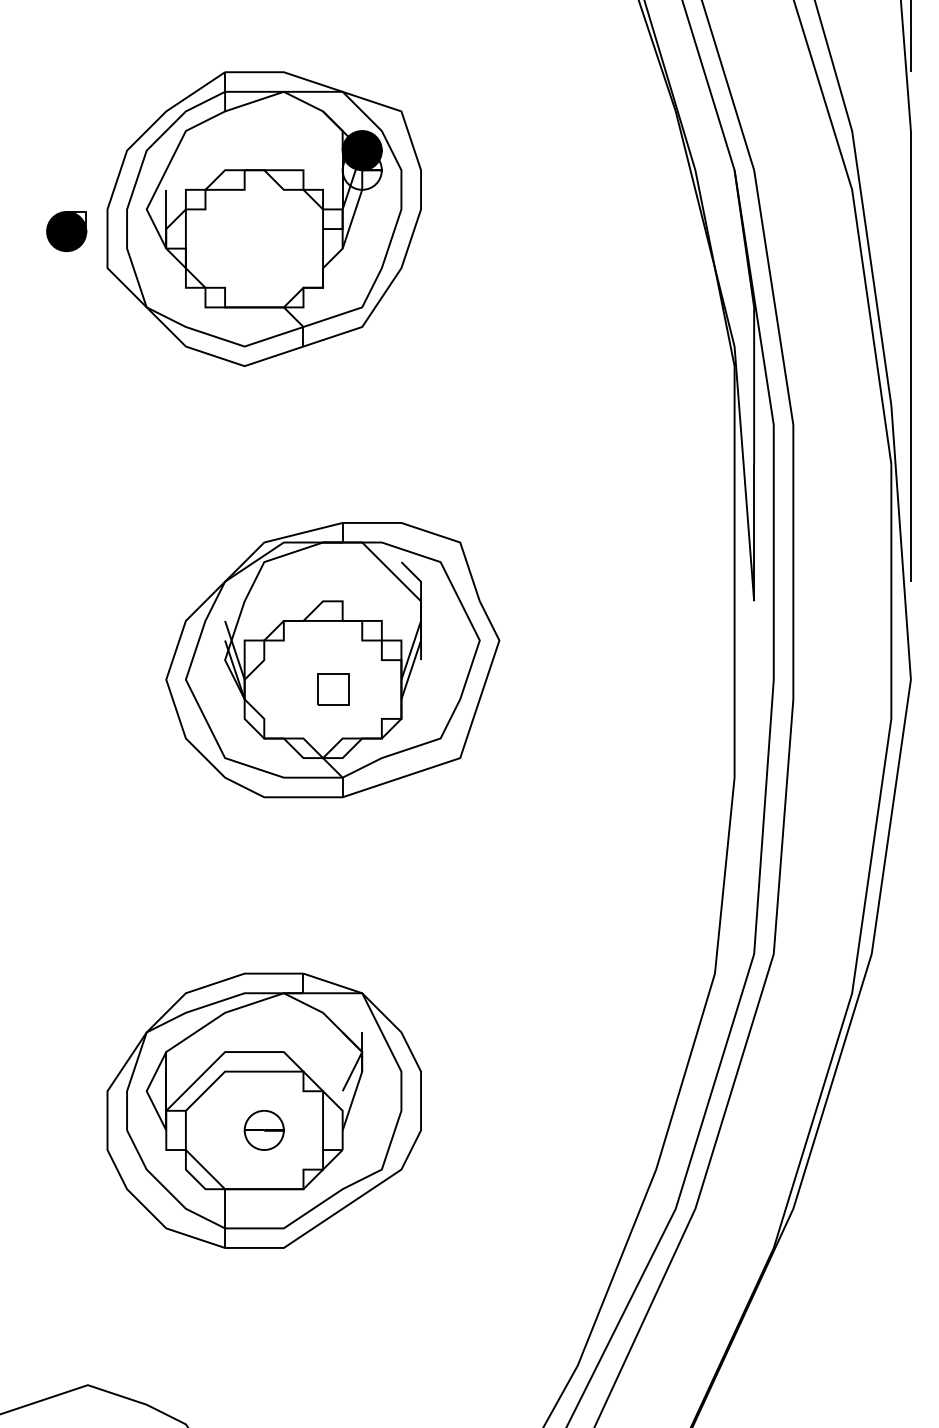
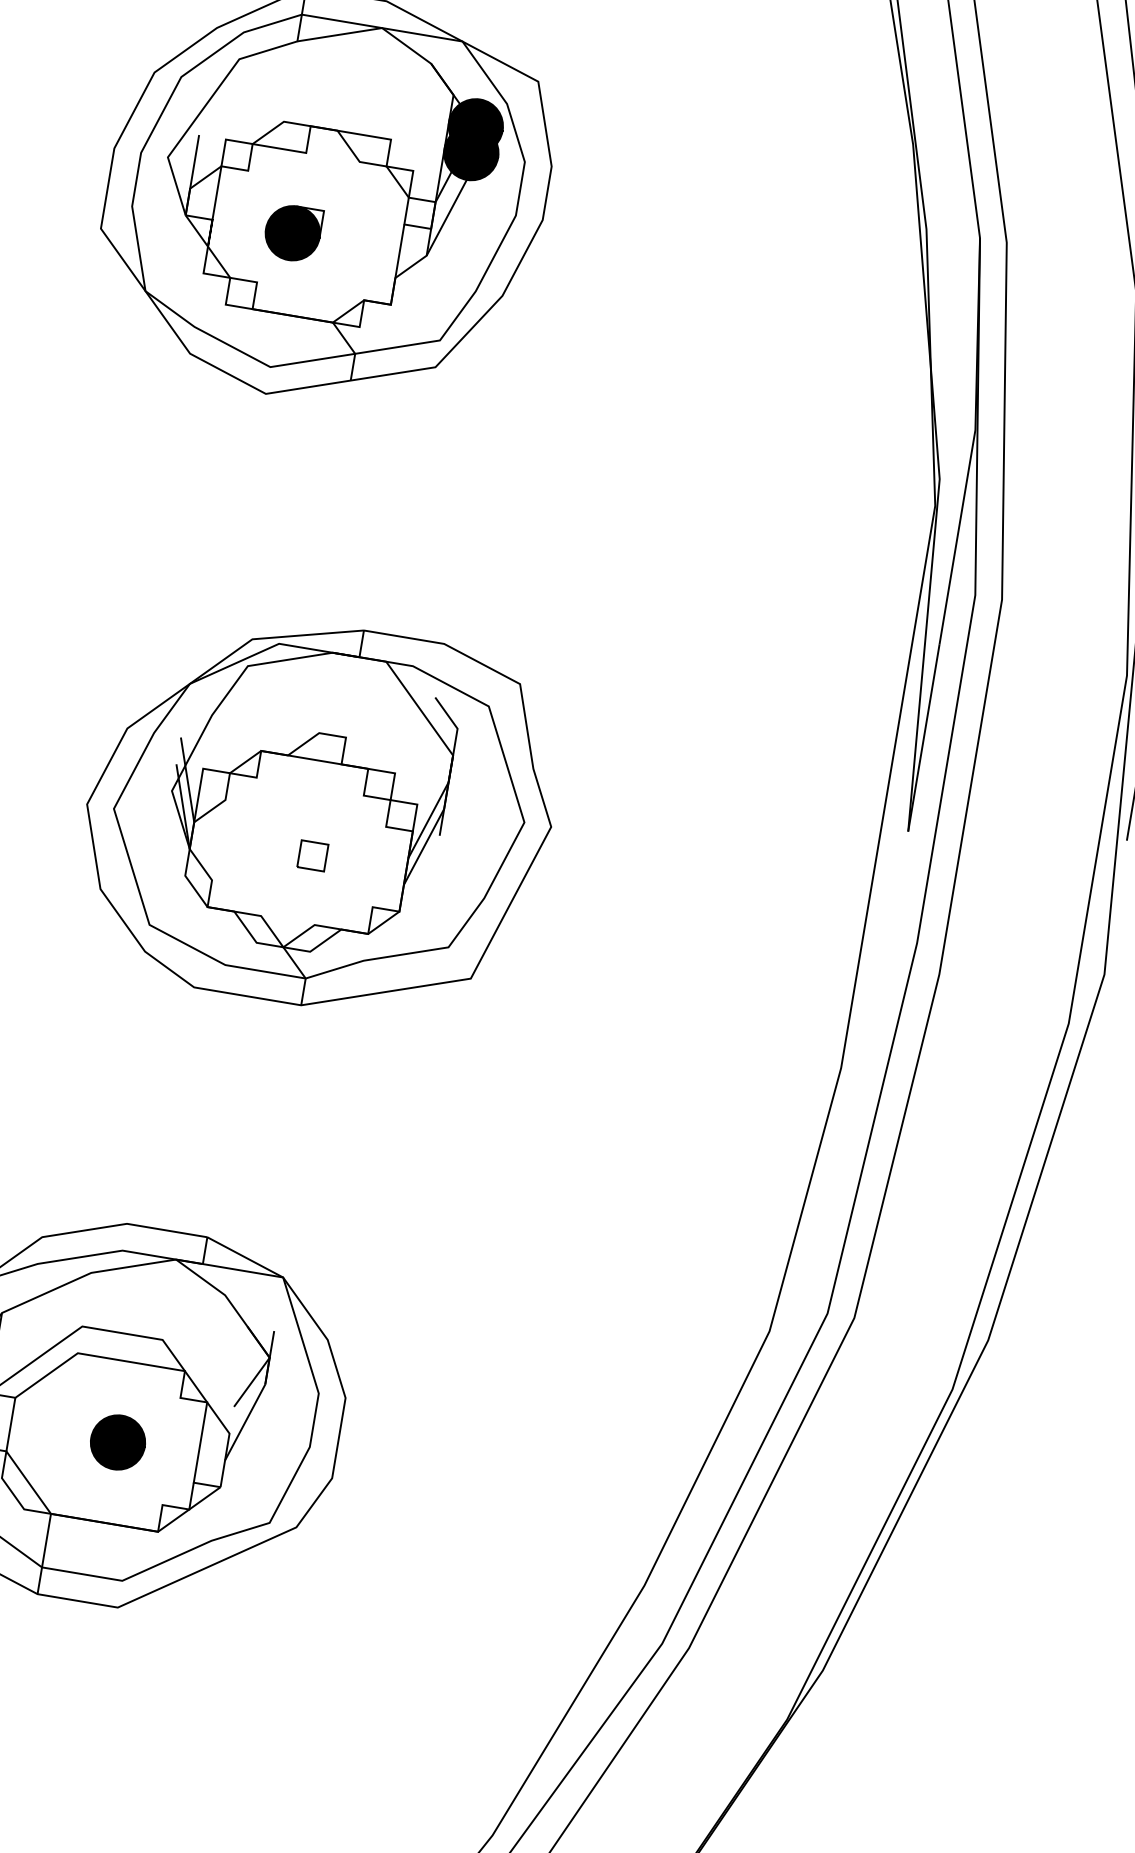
fill: (361, 169) -> (470, 151), added
part: (66, 231) -> (292, 233), moved
part: (332, 689) -> (311, 855), size x0.62
fill: (263, 1130) -> (116, 1442), added

